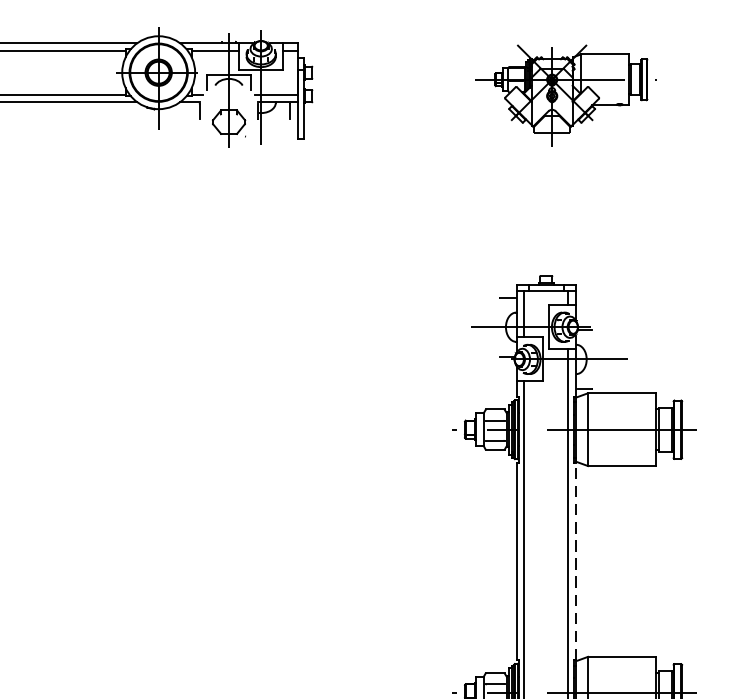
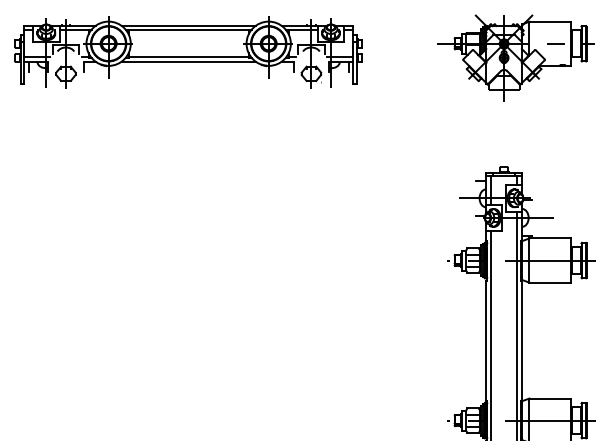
part: (565, 95) -> (515, 57), size x1.43
line: (574, 561) -> (521, 340), dashed -> solid

